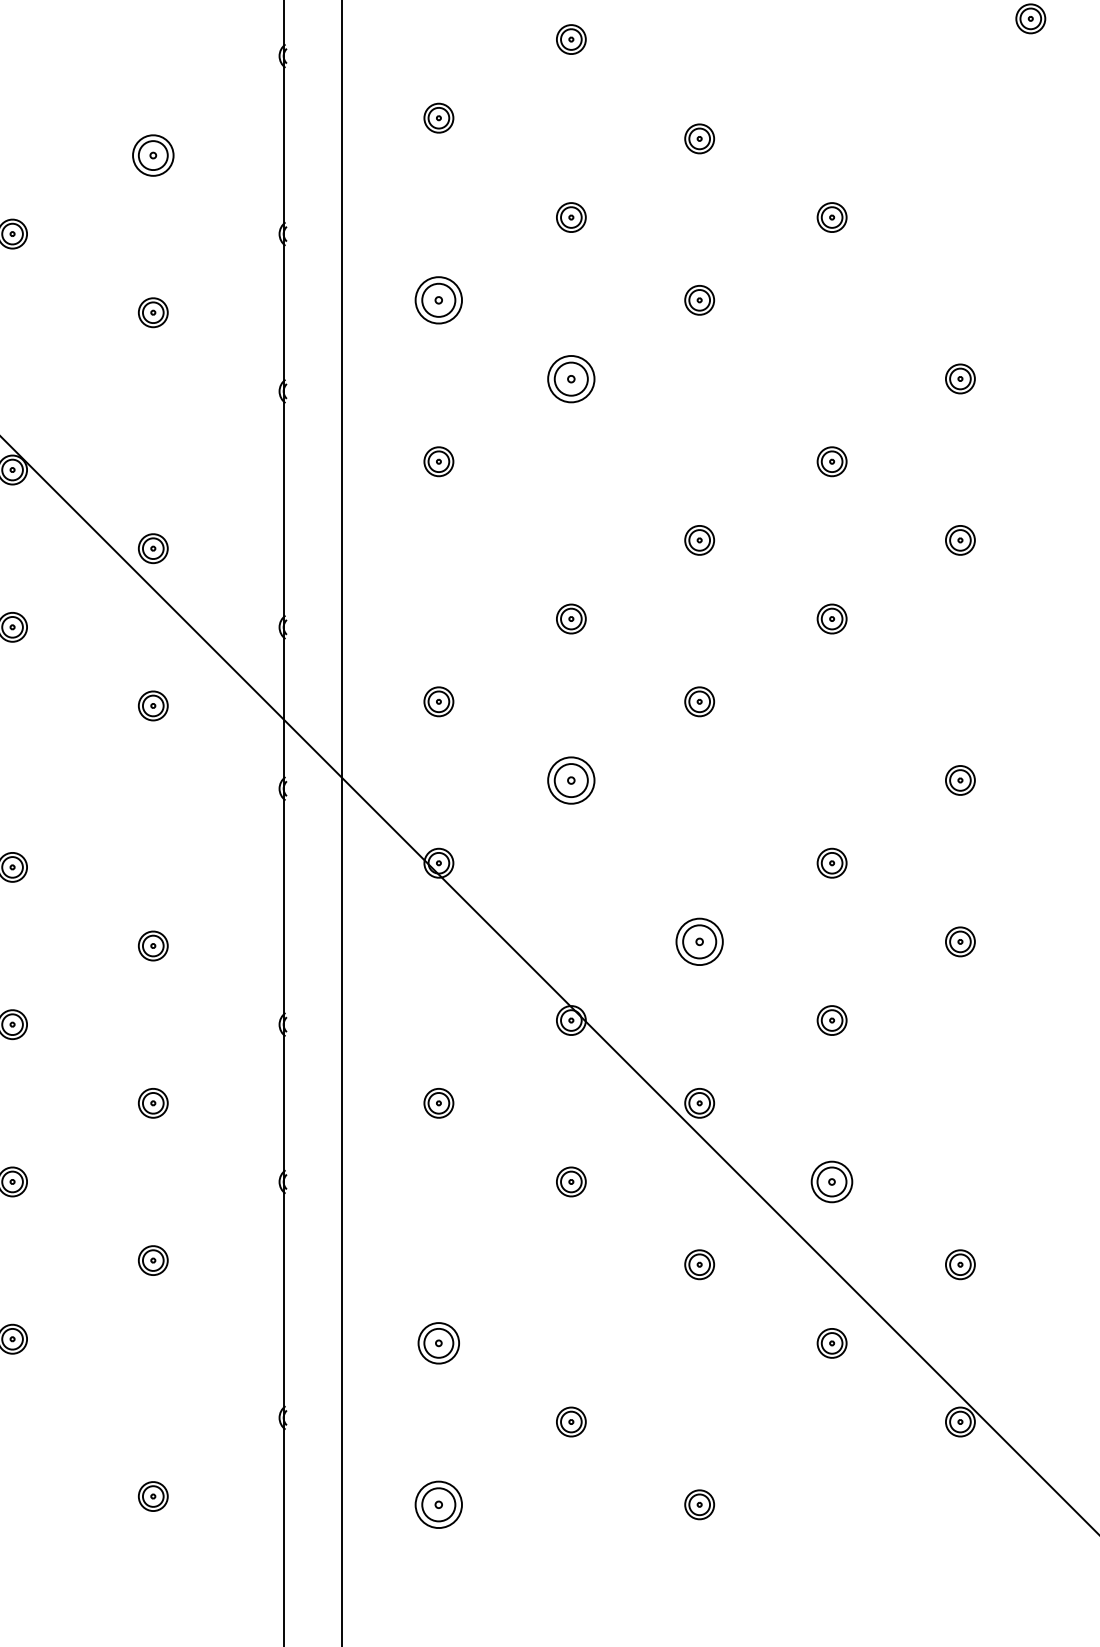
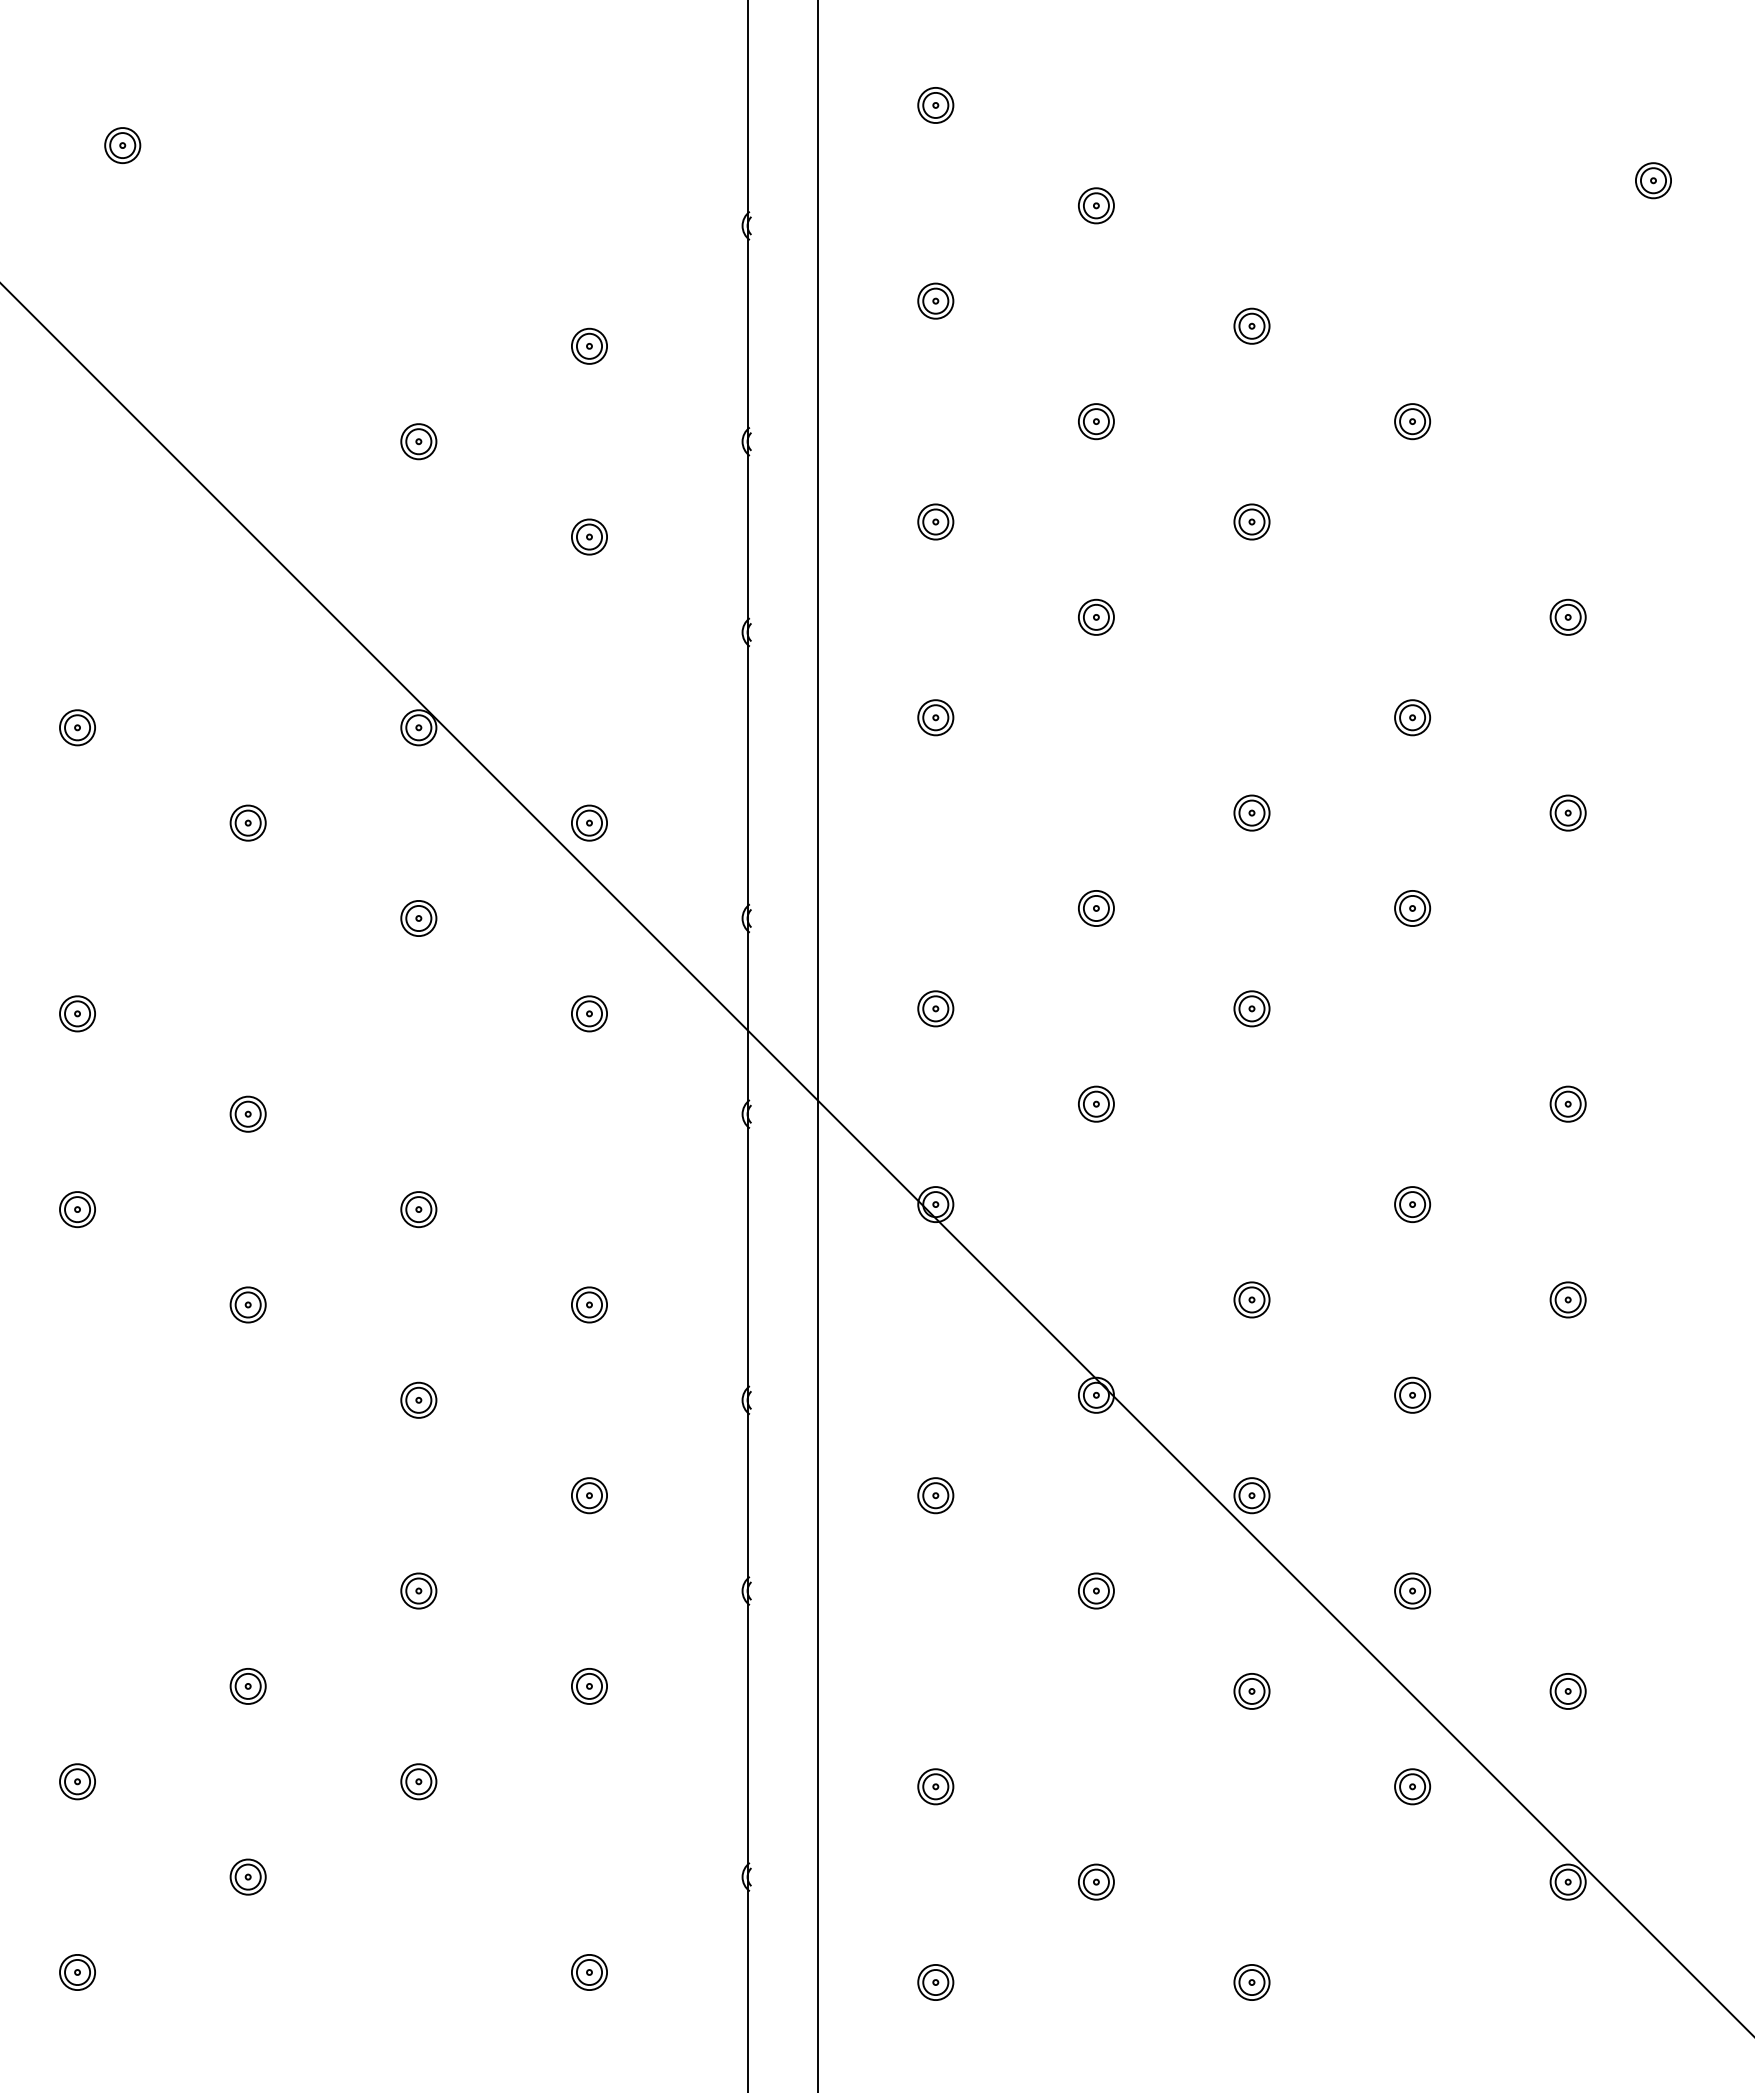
part: (153, 154) -> (589, 345), size x0.71
part: (438, 299) -> (935, 521), size x0.62
part: (571, 378) -> (1096, 616), size x0.62
part: (571, 779) -> (1096, 1103), size x0.62
part: (699, 941) -> (1251, 1299), size x0.62
part: (832, 1181) -> (1412, 1590), size x0.71
part: (438, 1343) -> (935, 1786), size x0.71
part: (438, 1504) -> (935, 1982), size x0.62

